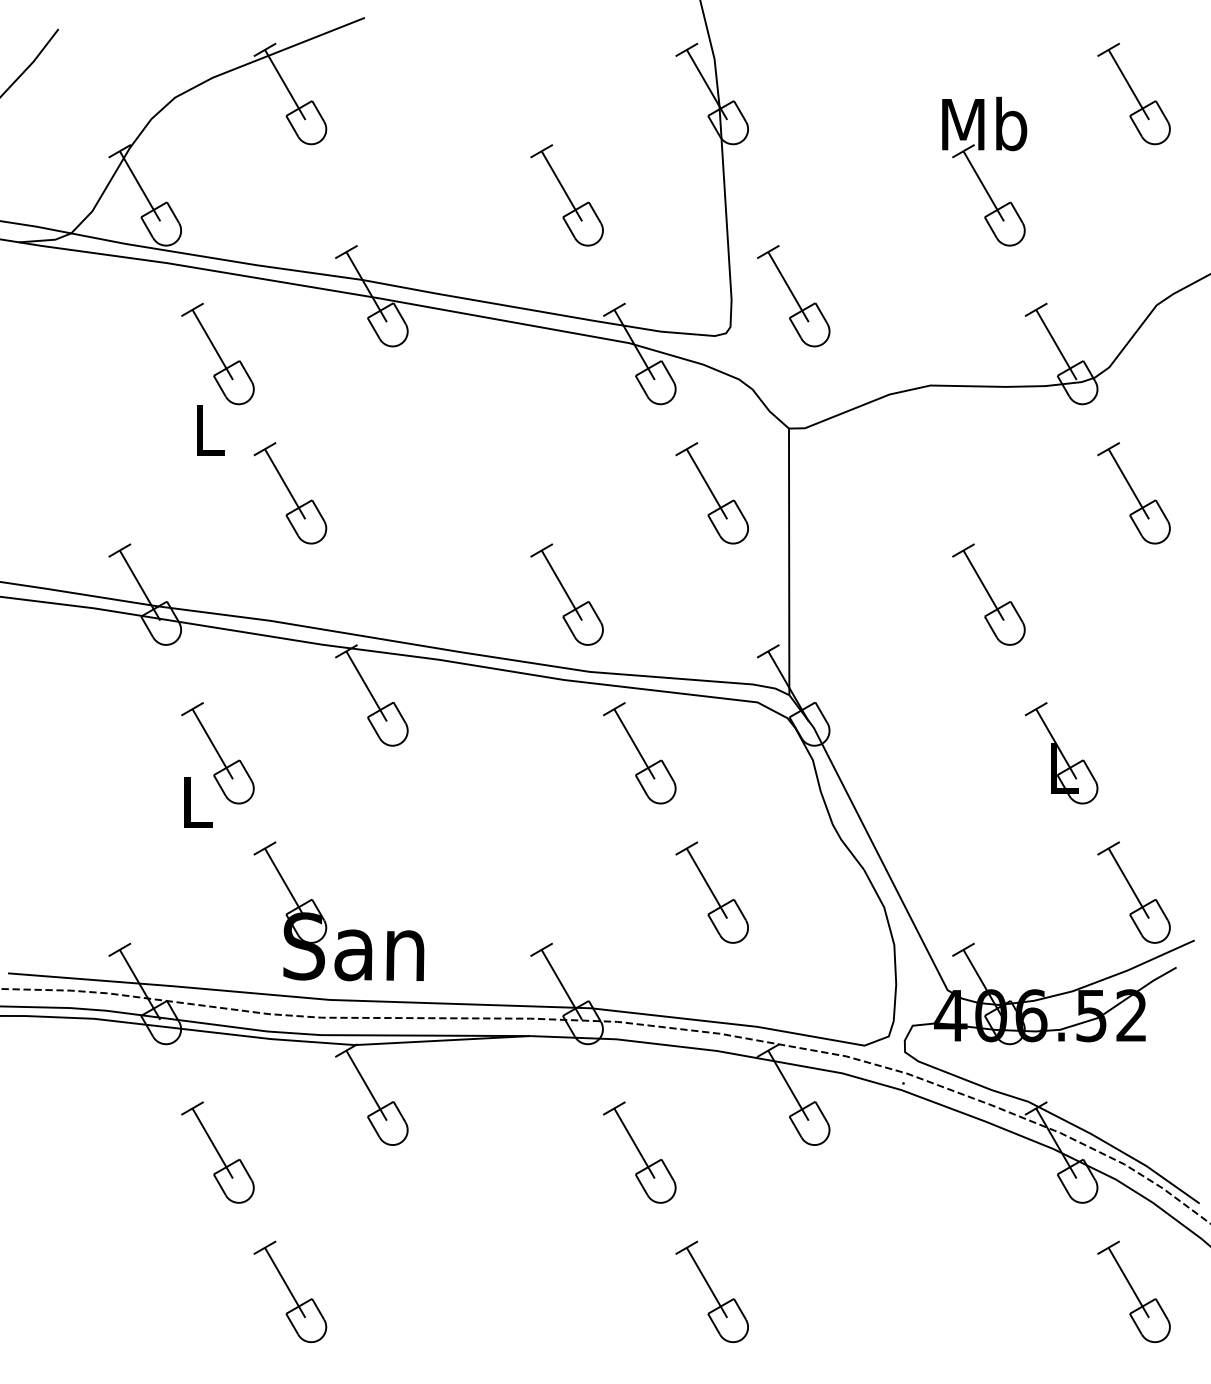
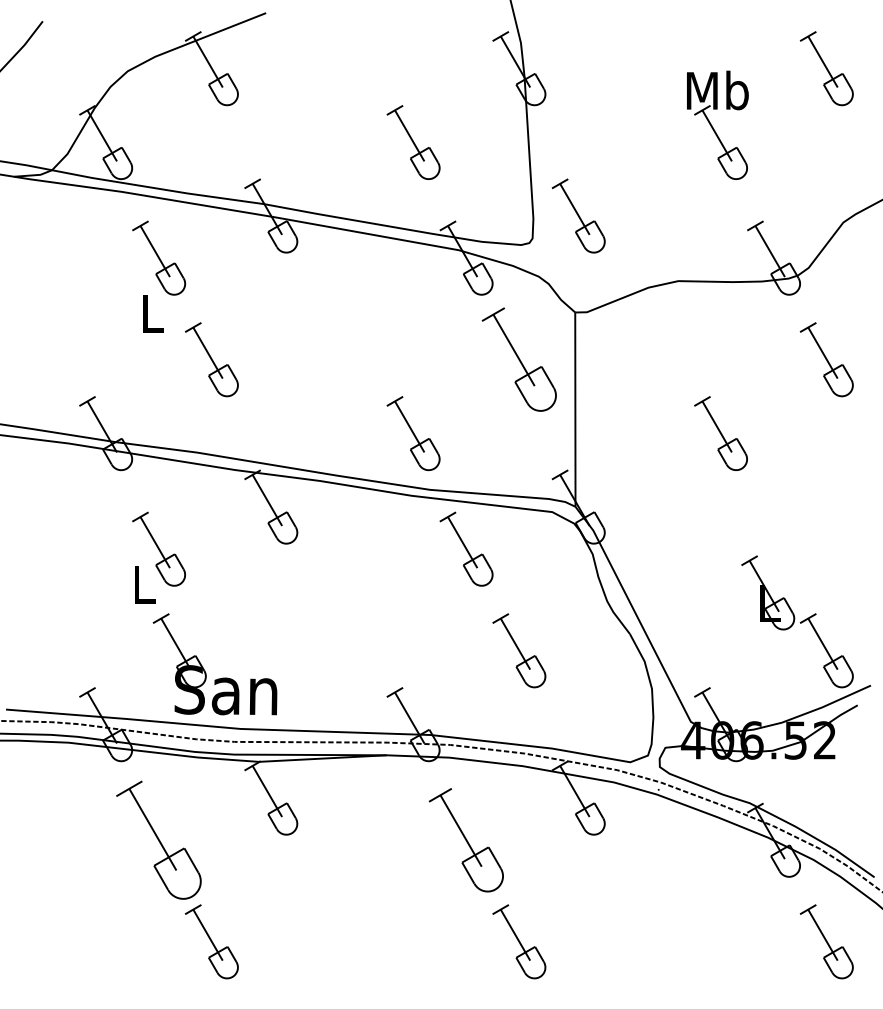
part: (711, 493) -> (518, 359), size x1.4
part: (1061, 753) -> (768, 593), moved
part: (324, 918) -> (204, 669), moved
part: (217, 1152) -> (158, 840), size x1.6
part: (639, 1152) -> (466, 840), size x1.4

